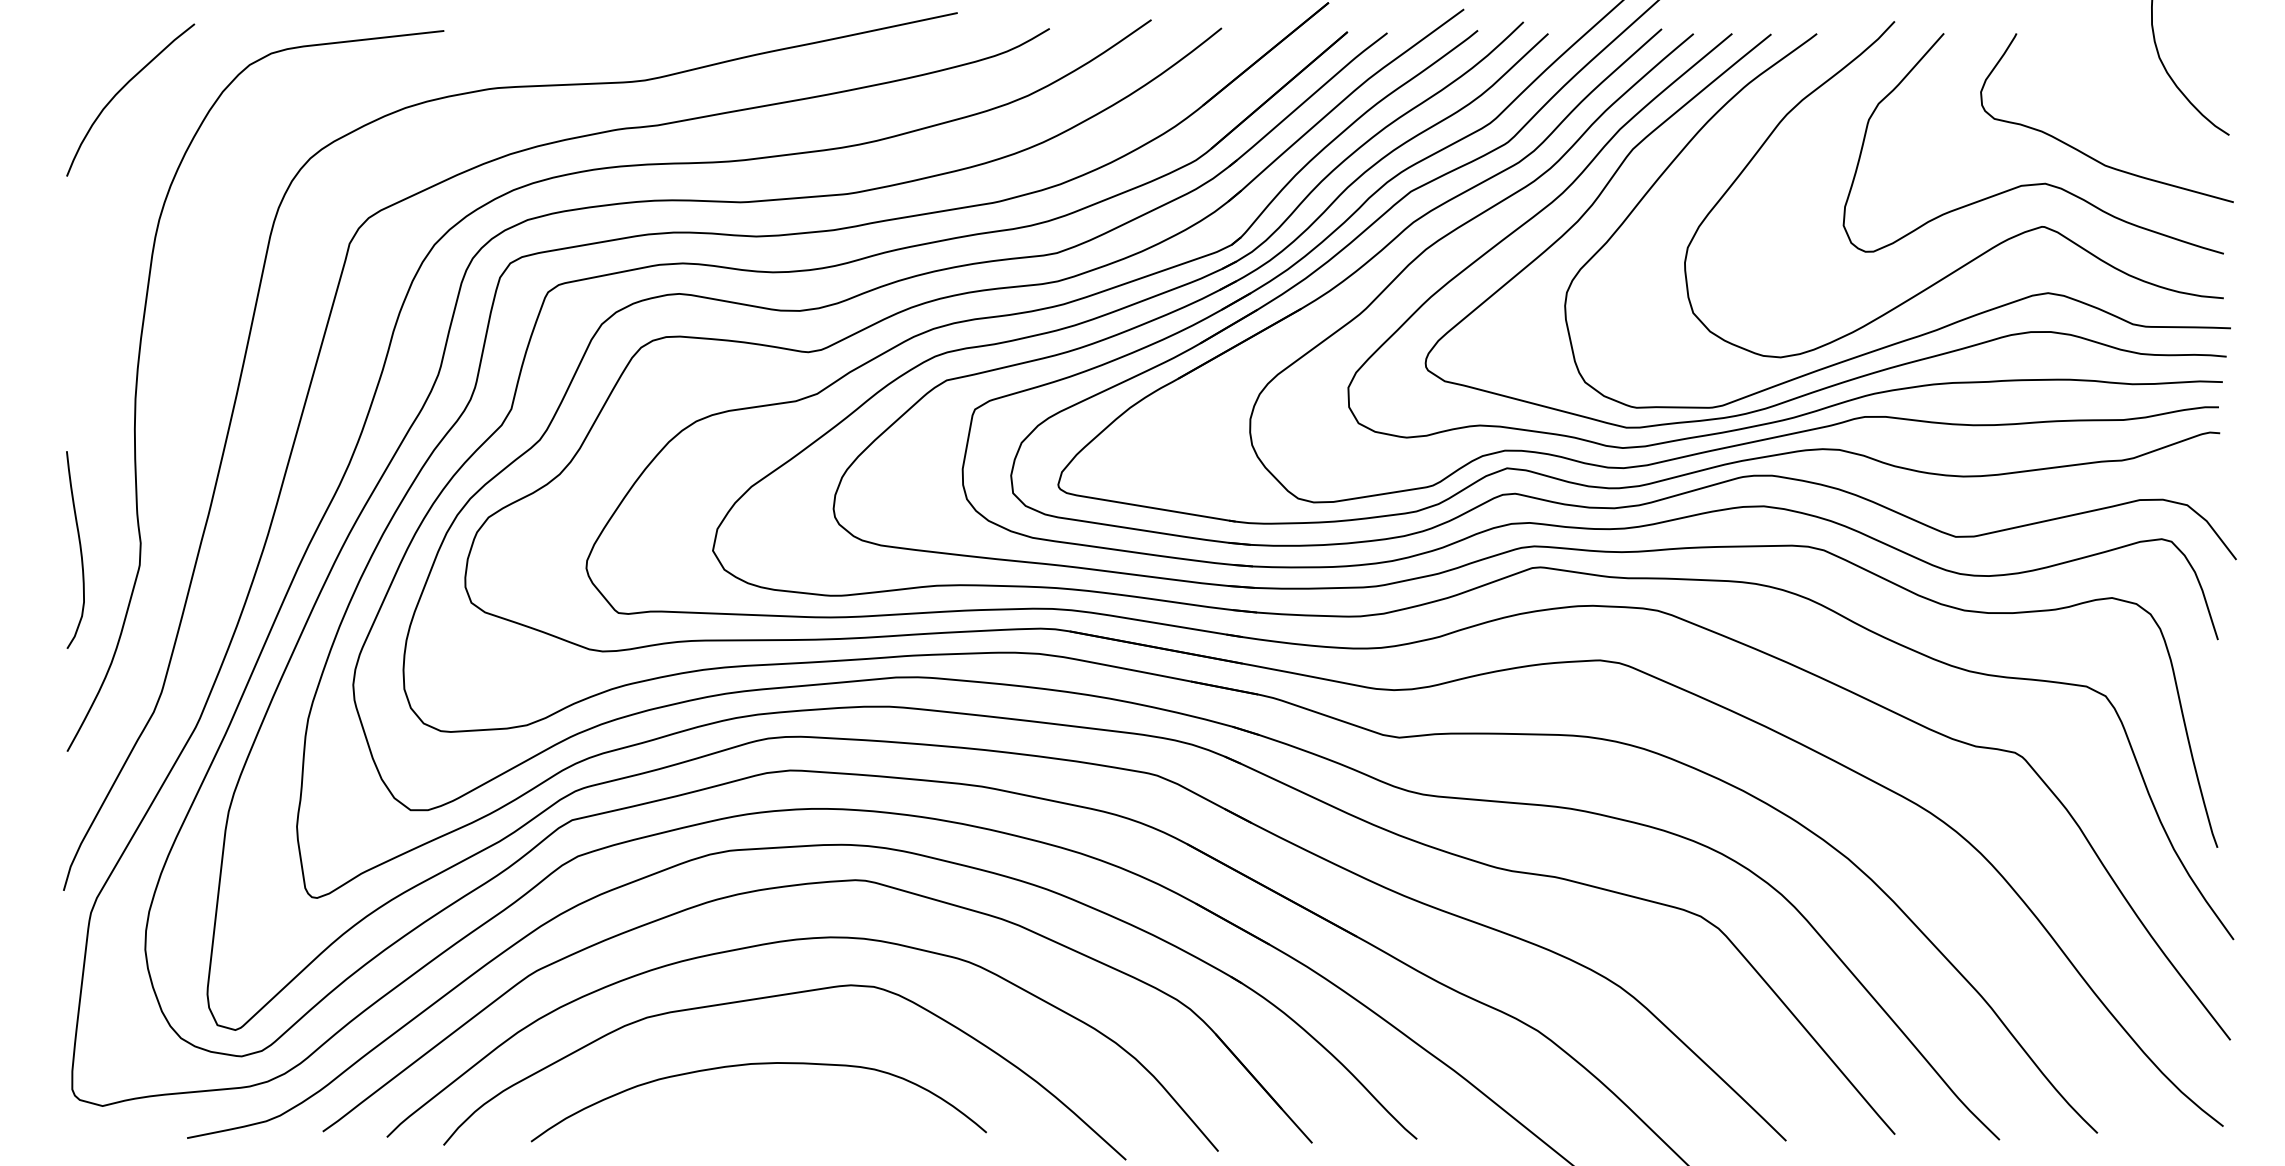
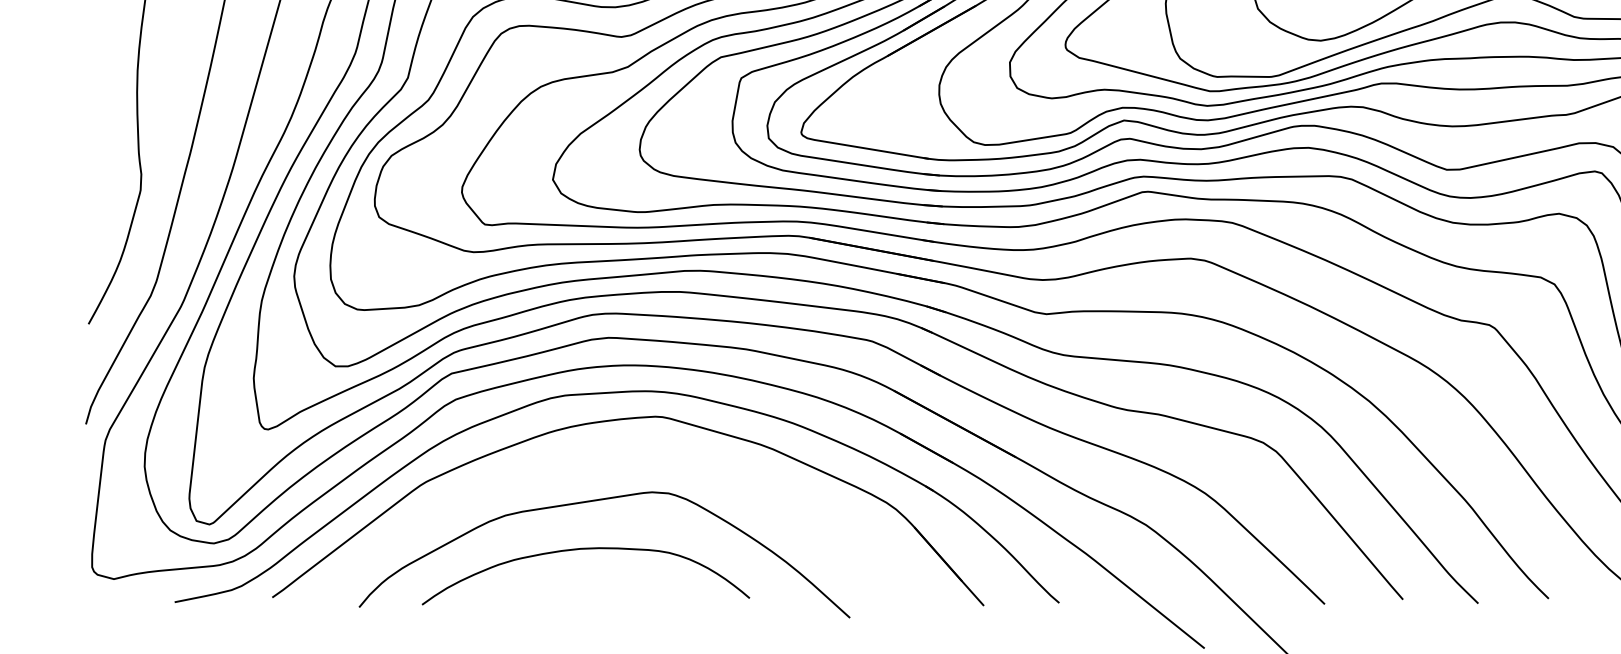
curve: (79, 548) -> (97, 178), removed
curve: (791, 941) -> (609, 460), removed

